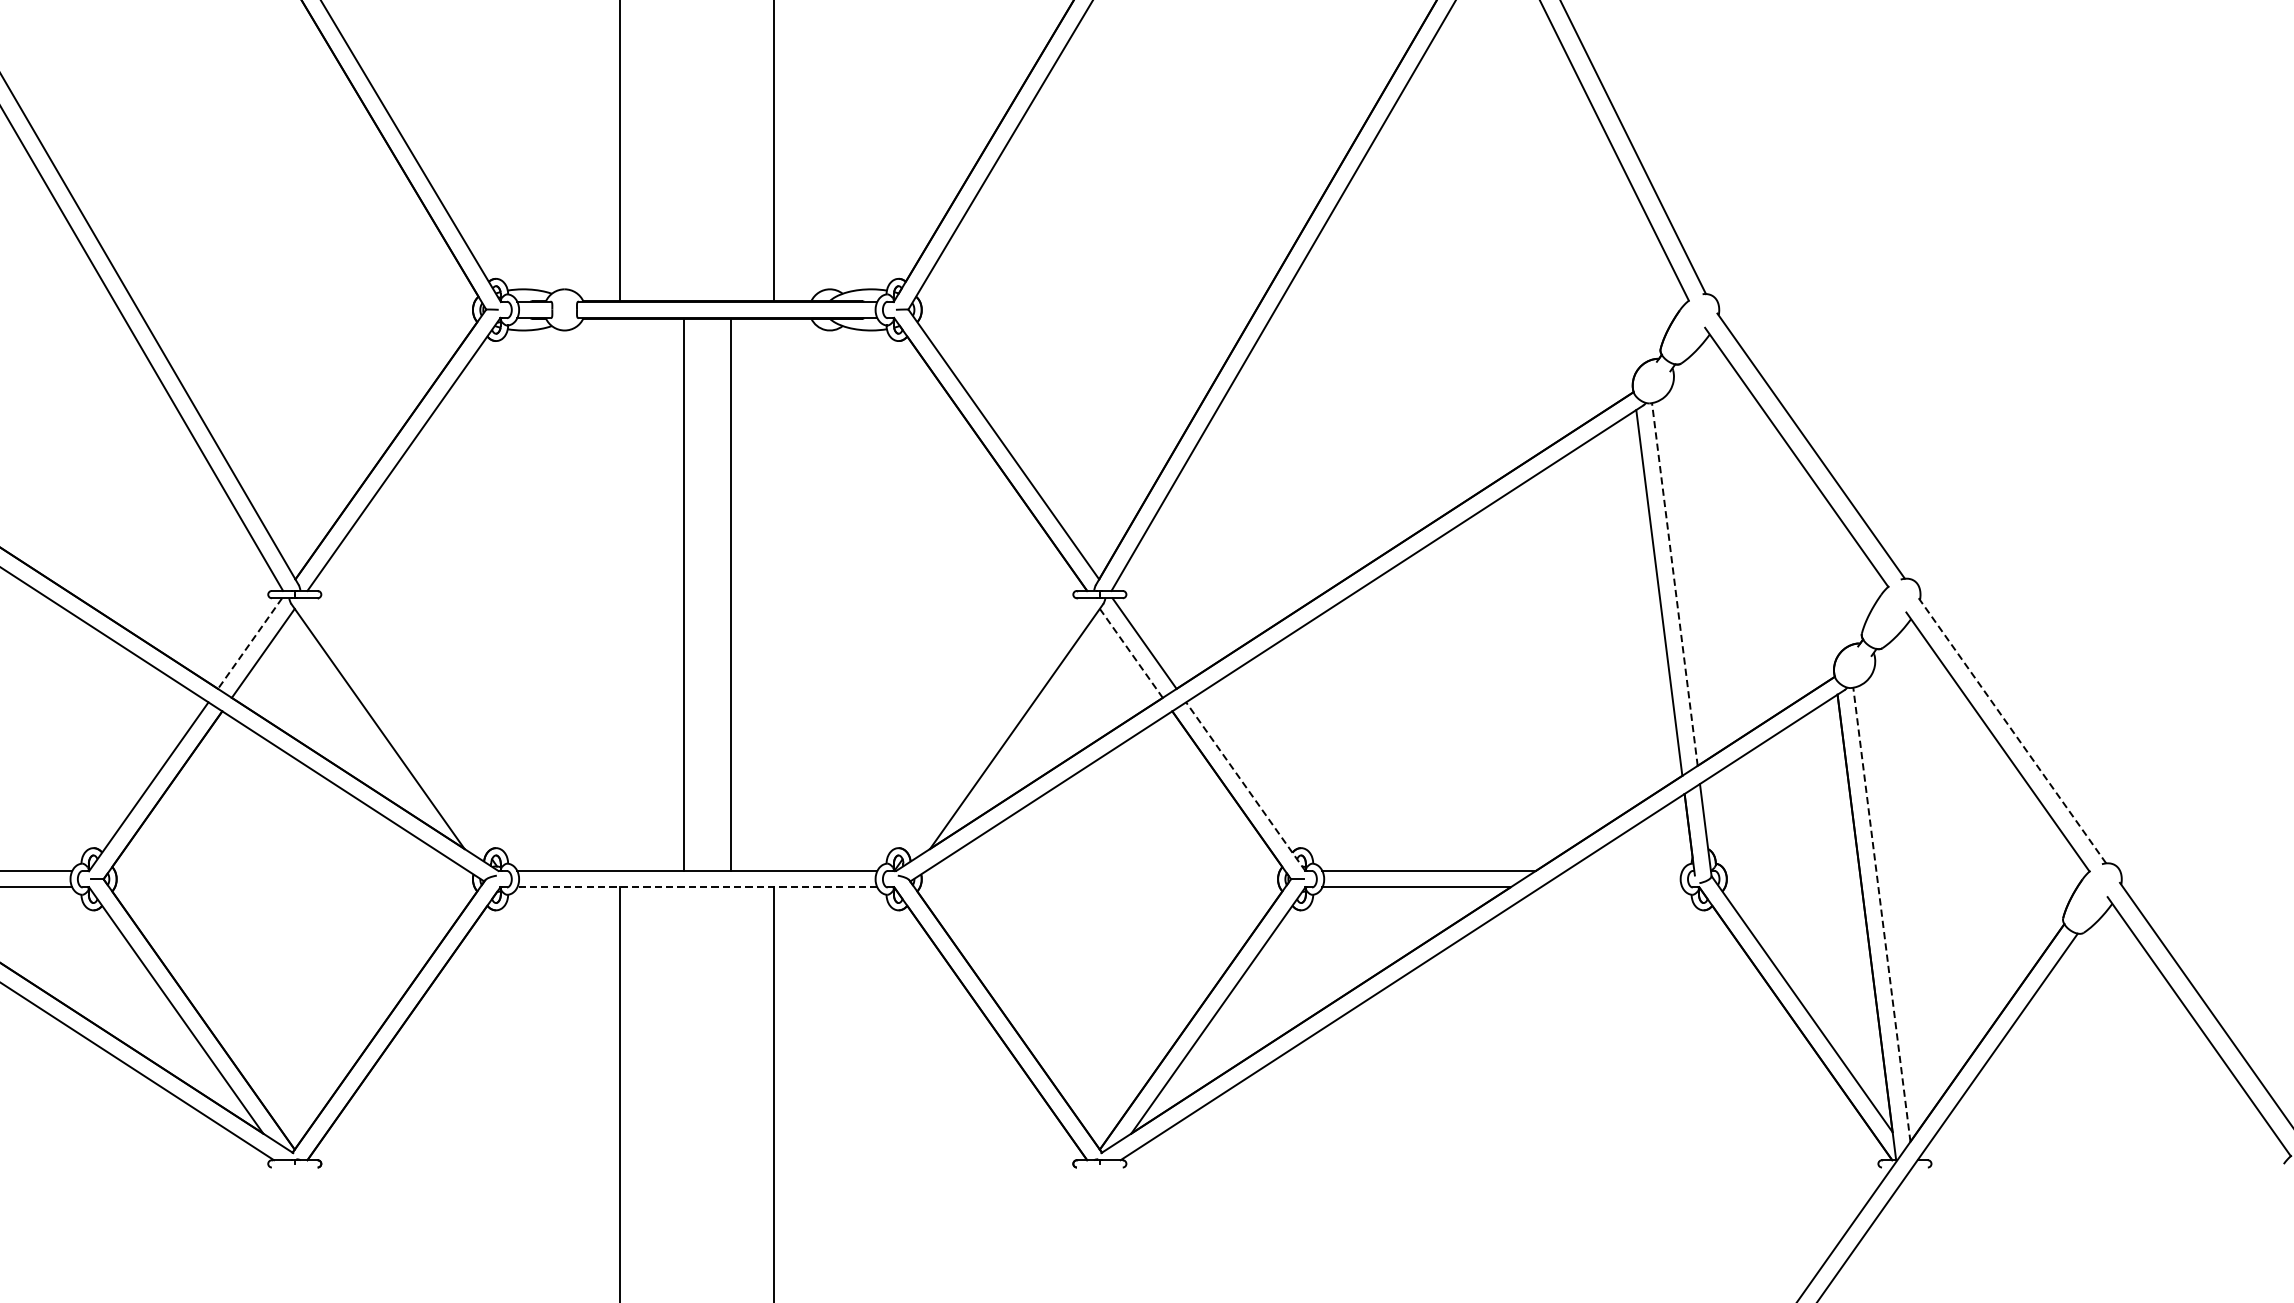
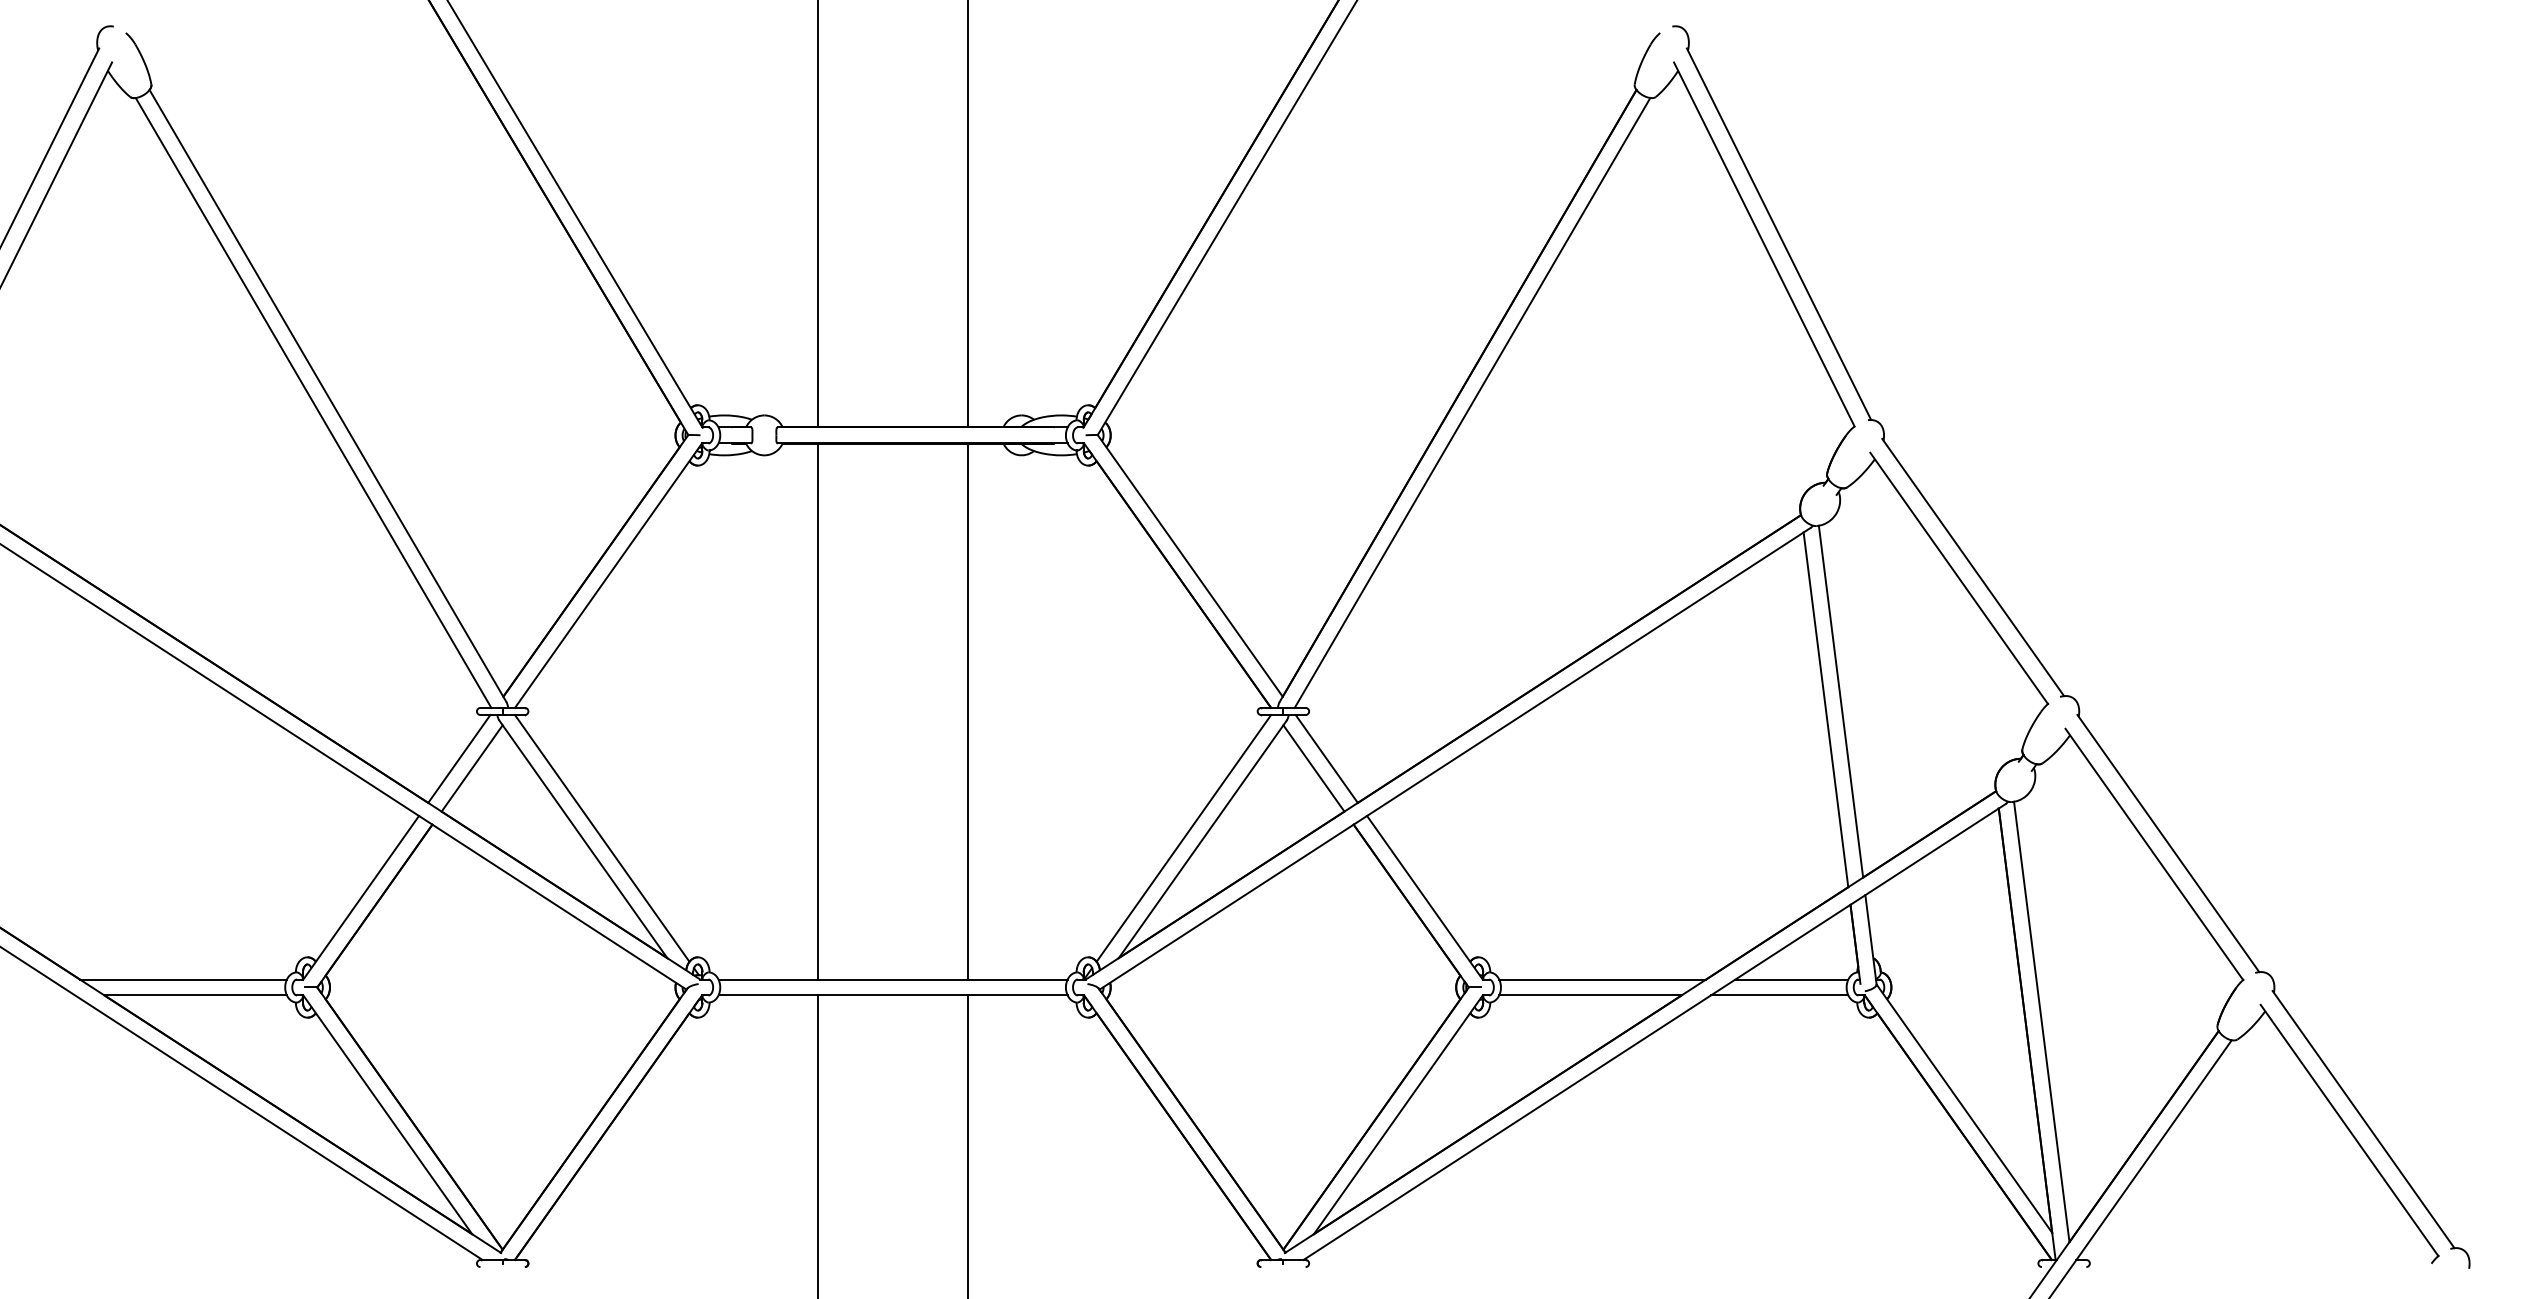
line: (1674, 584) -> (1840, 701), dashed -> solid
line: (684, 594) -> (818, 711), moved
line: (730, 594) -> (967, 711), moved
line: (250, 643) -> (459, 758), dashed -> solid
line: (1130, 653) -> (1313, 768), dashed -> solid
line: (396, 725) -> (601, 838), added
line: (996, 725) -> (1183, 838), added
line: (2012, 730) -> (2168, 843), dashed -> solid
line: (1245, 786) -> (1424, 897), dashed -> solid
line: (1623, 871) -> (1791, 979), added
line: (697, 887) -> (893, 995), dashed -> solid
line: (1611, 887) -> (1779, 995), added
line: (1881, 914) -> (2041, 1021), dashed -> solid

